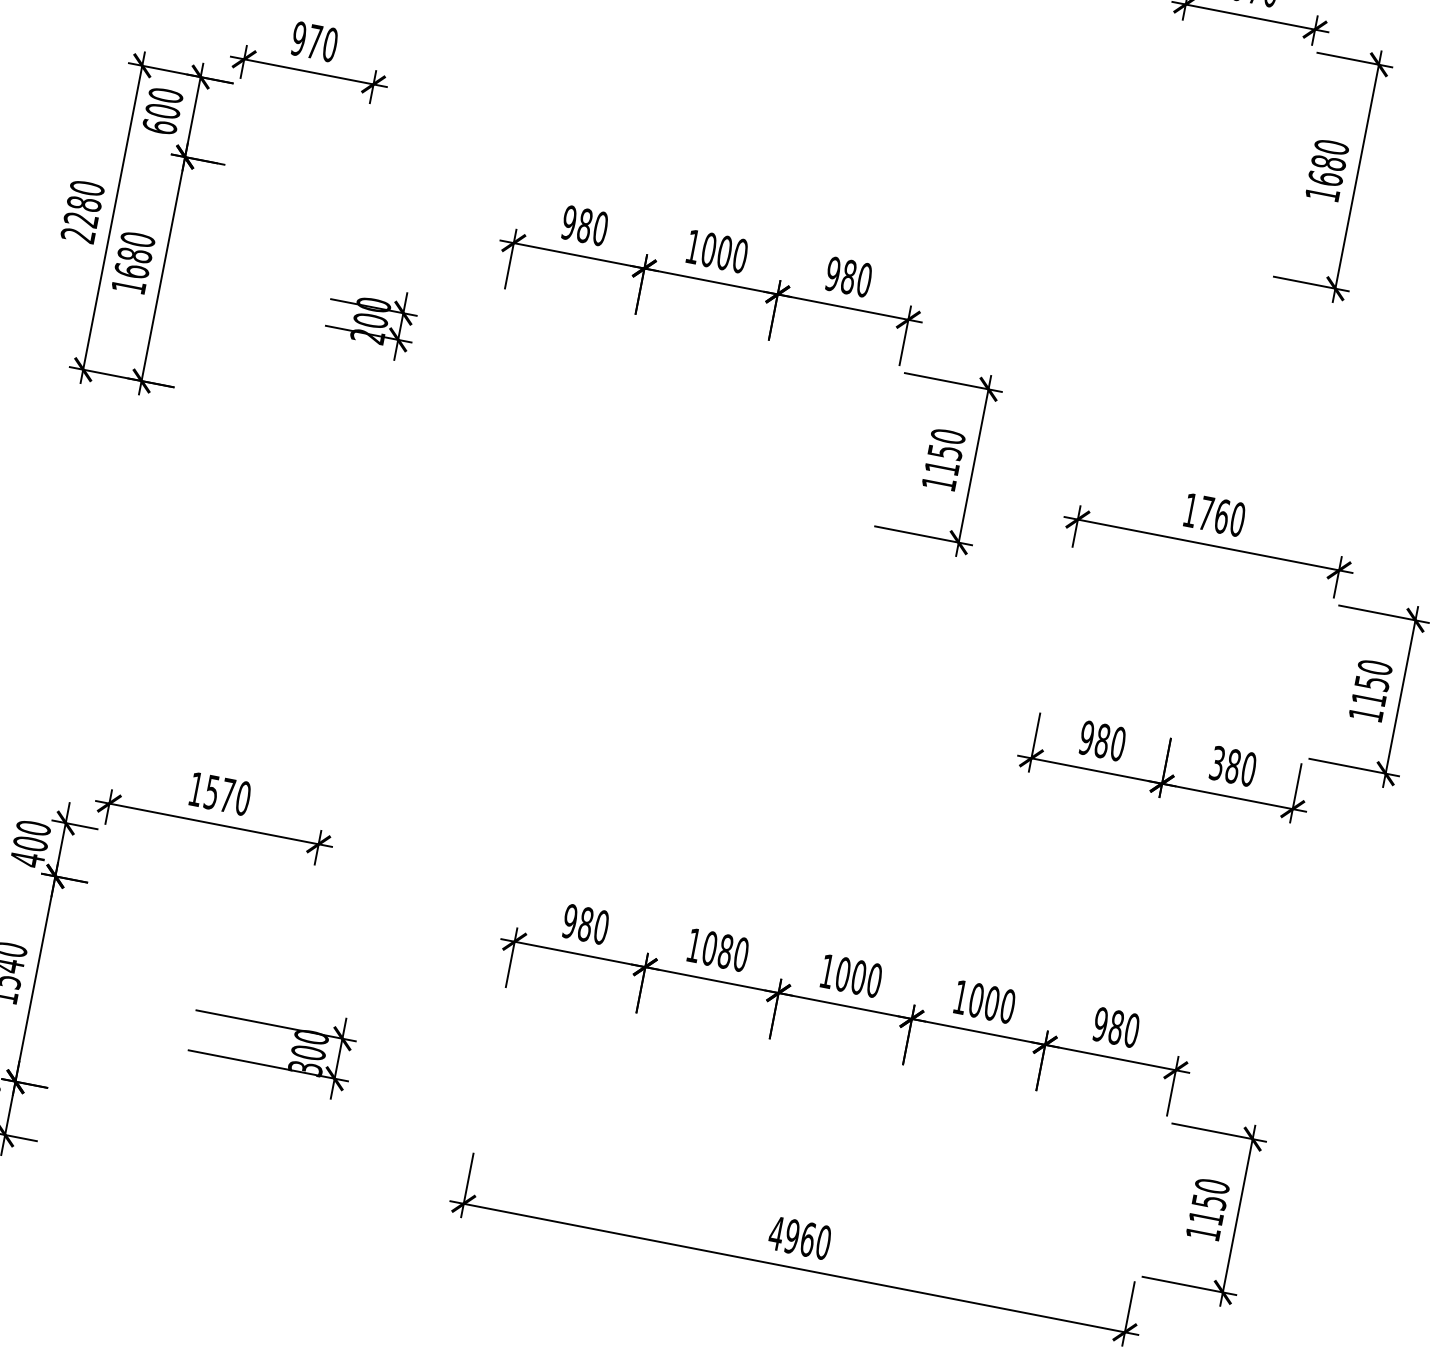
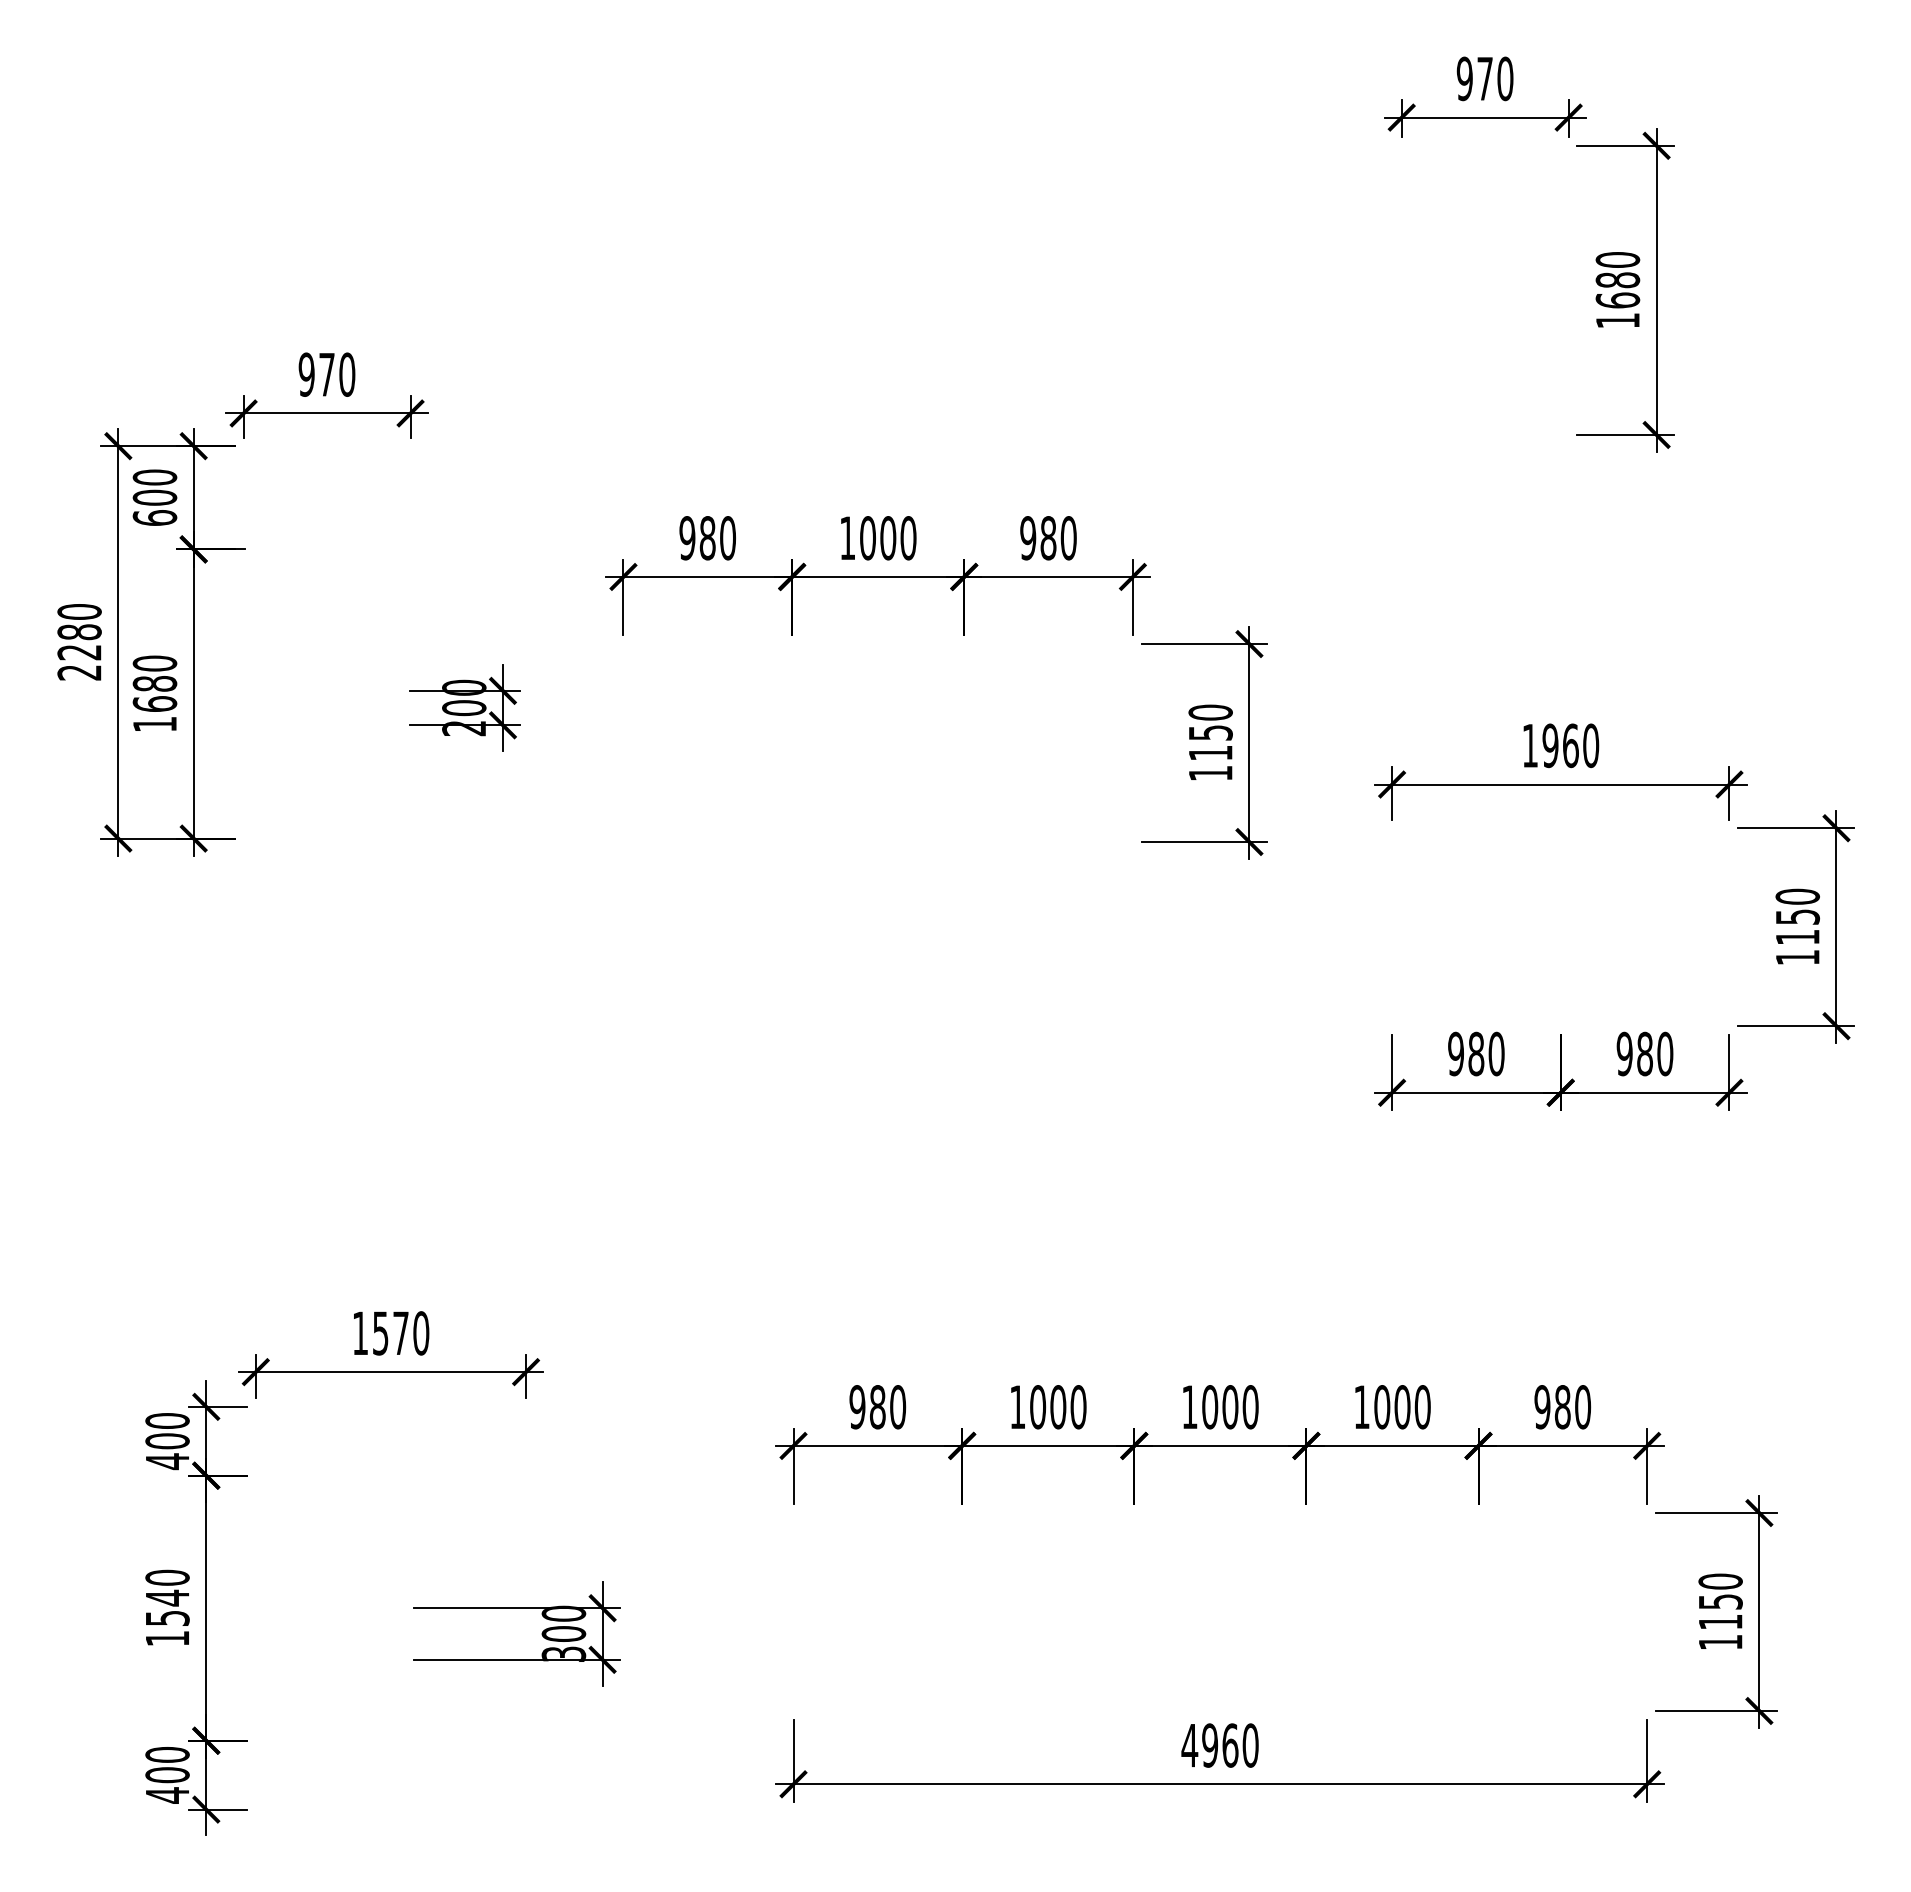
text: (1206, 513) -> (1550, 745), 1760 -> 1960
text: (1217, 763) -> (1624, 1054), 380 -> 980
text: (725, 951) -> (1058, 1407), 1080 -> 1000

